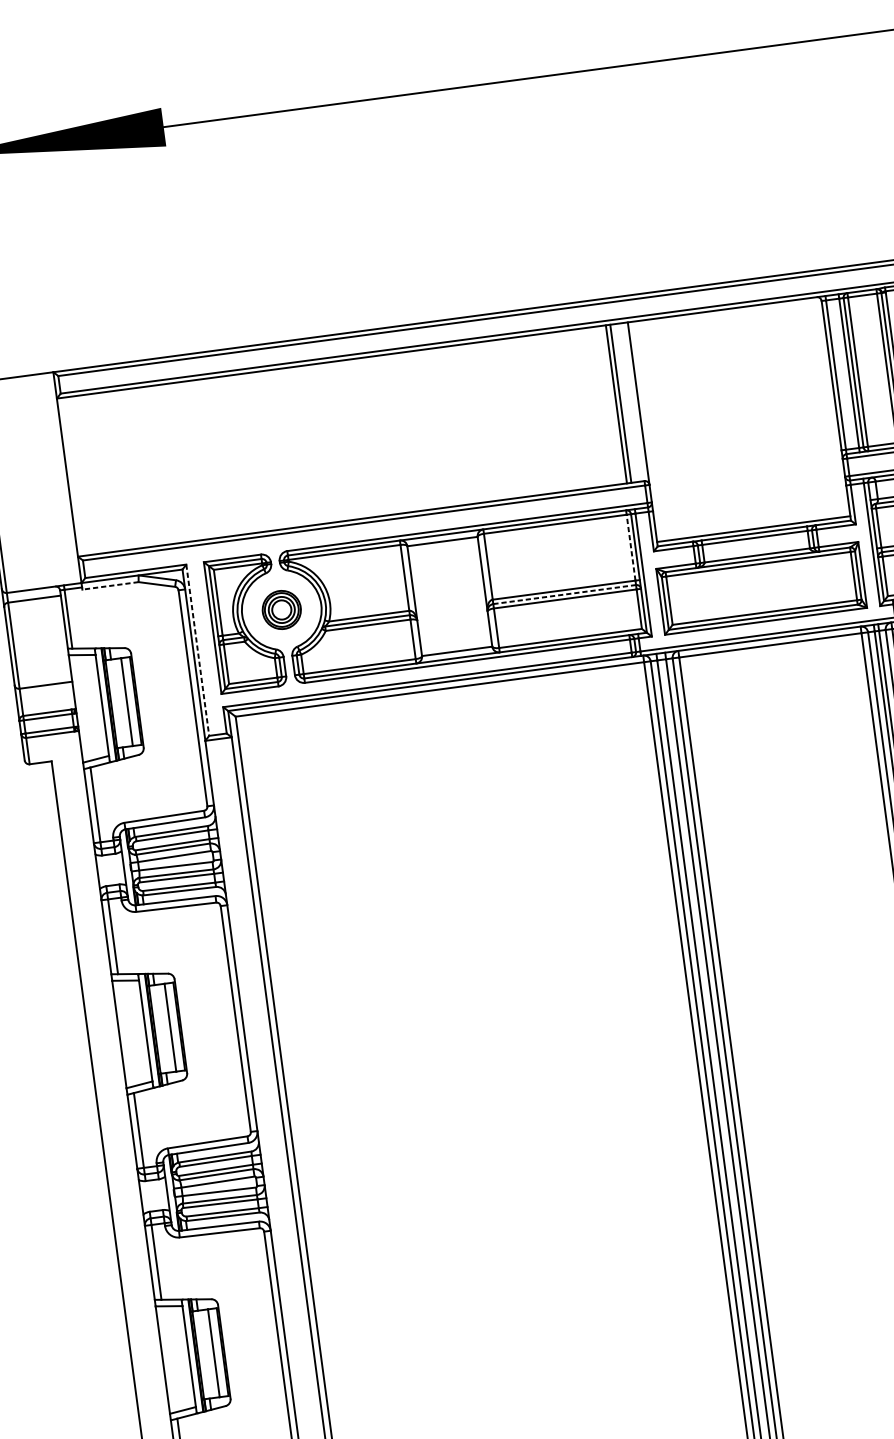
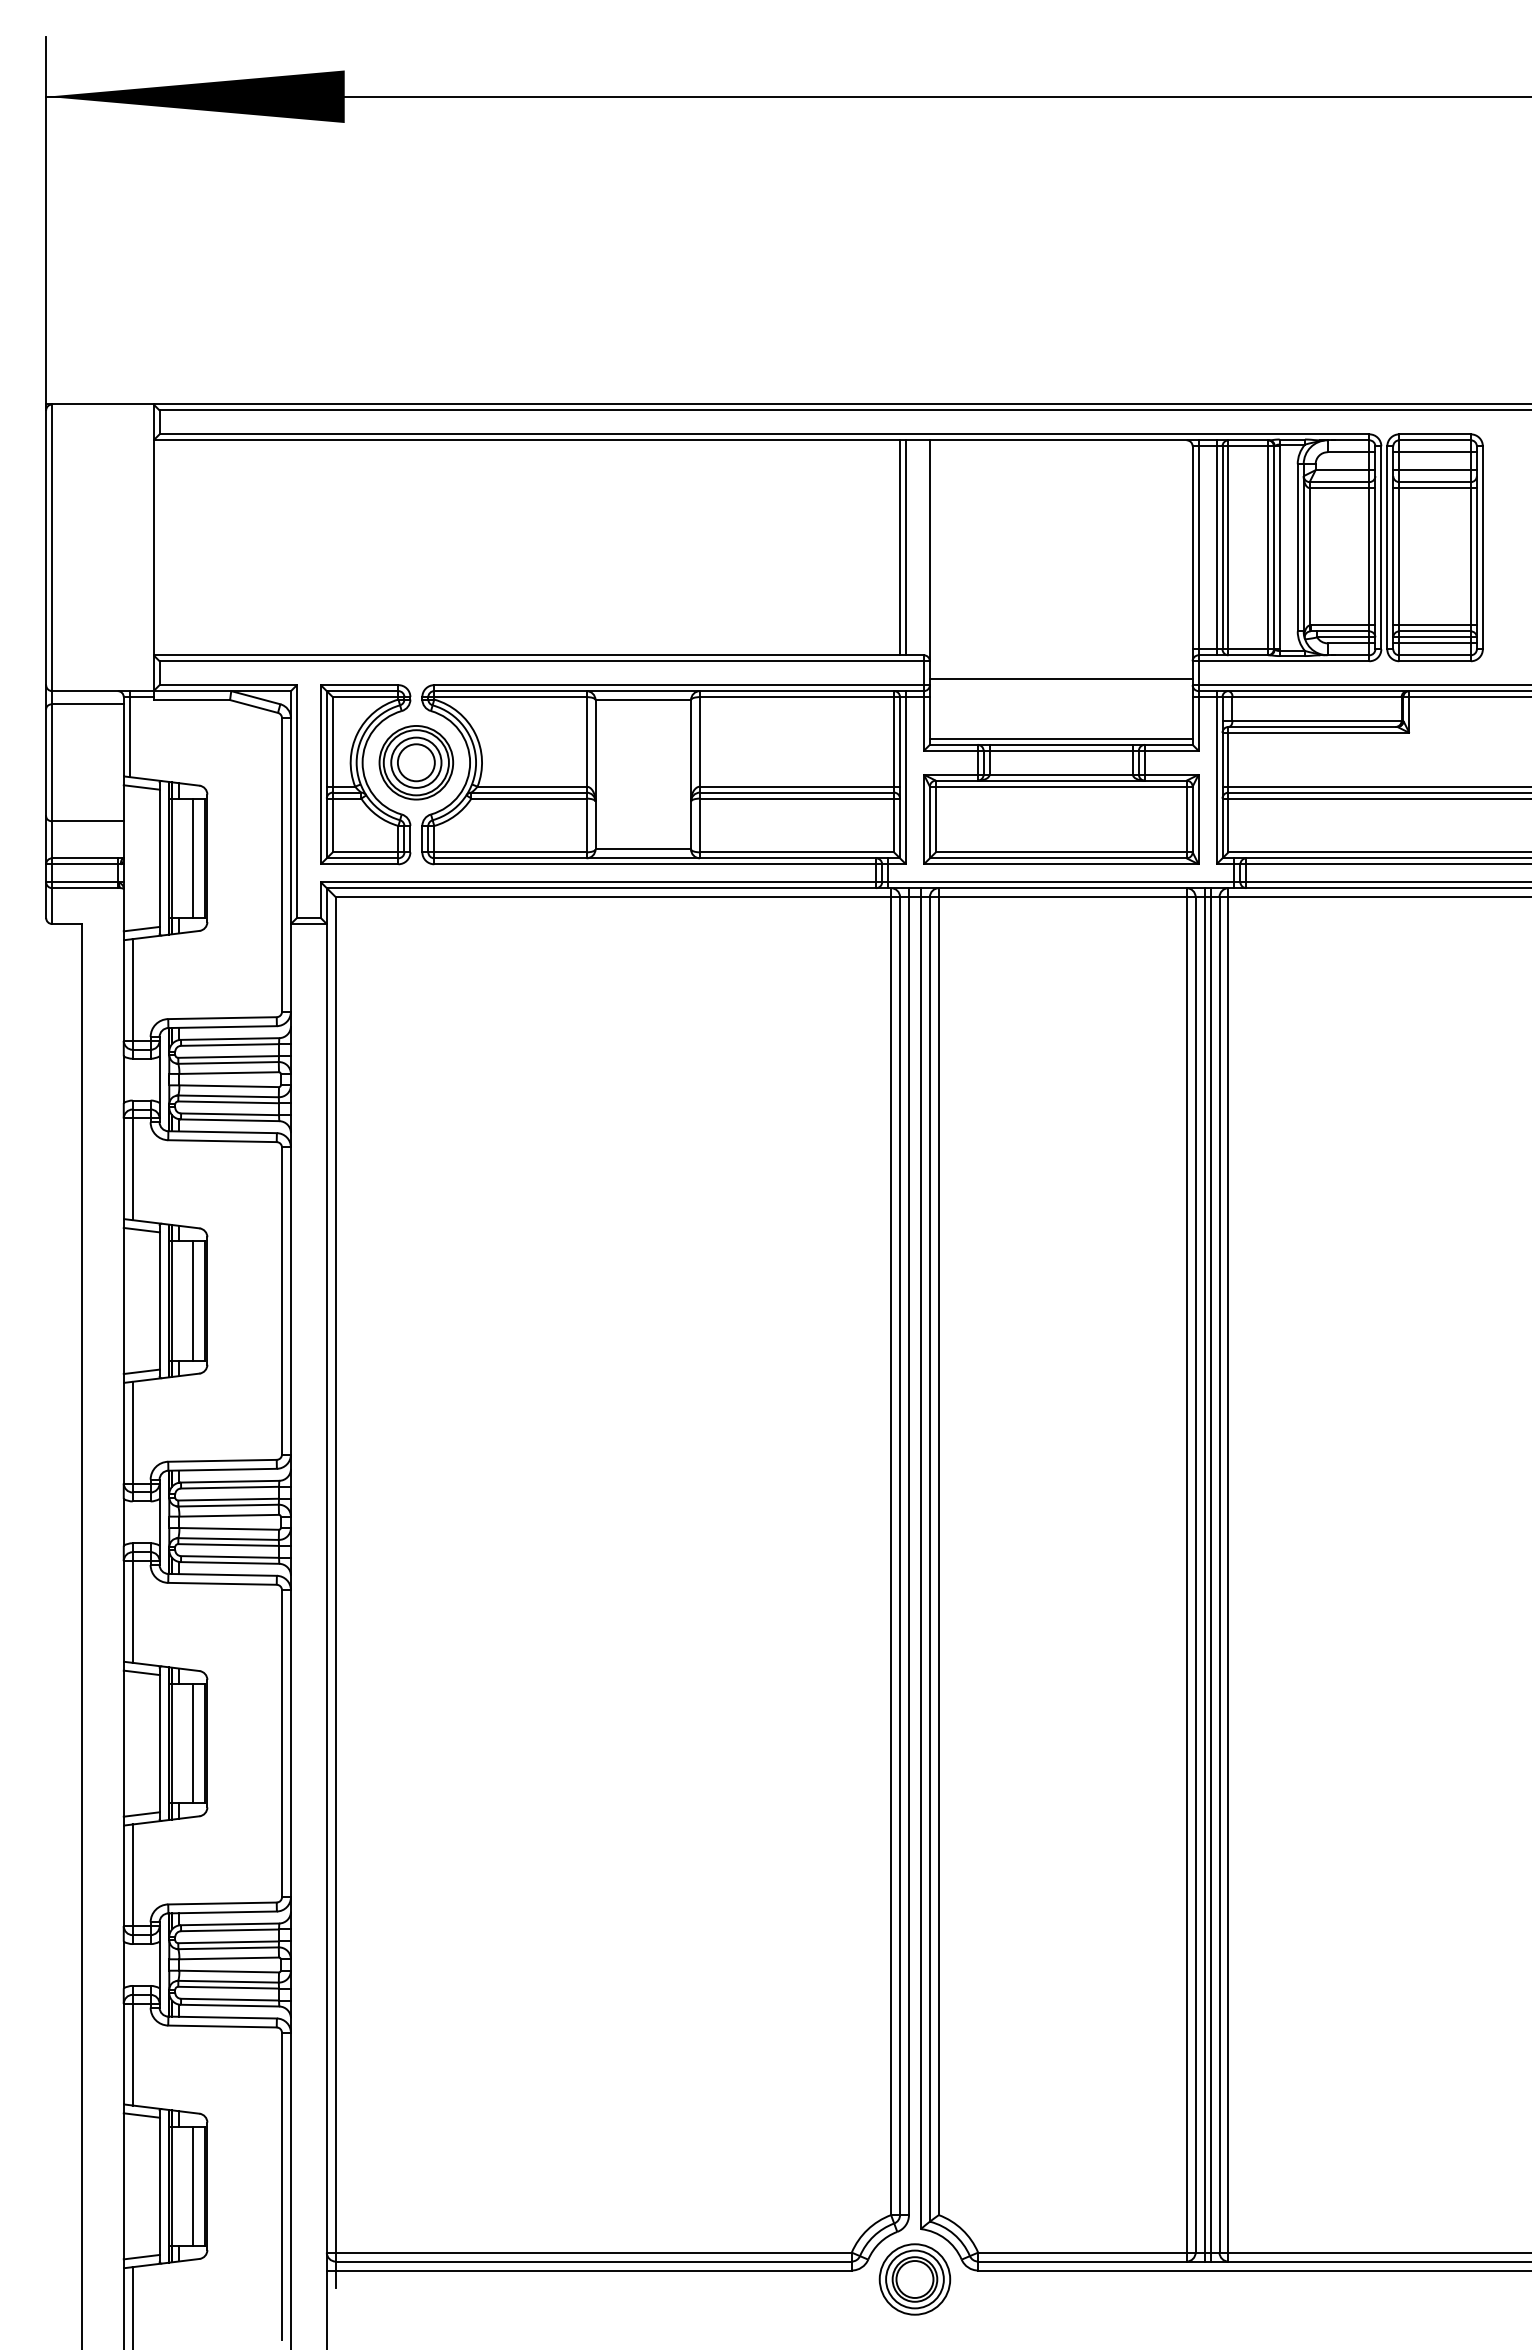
line: (747, 485) -> (1060, 679), added
line: (631, 547) -> (894, 741), dashed -> solid
line: (110, 586) -> (191, 700), dashed -> solid
line: (564, 594) -> (796, 792), dashed -> solid
part: (281, 609) -> (416, 762), size x1.43
line: (197, 650) -> (296, 802), dashed -> solid

